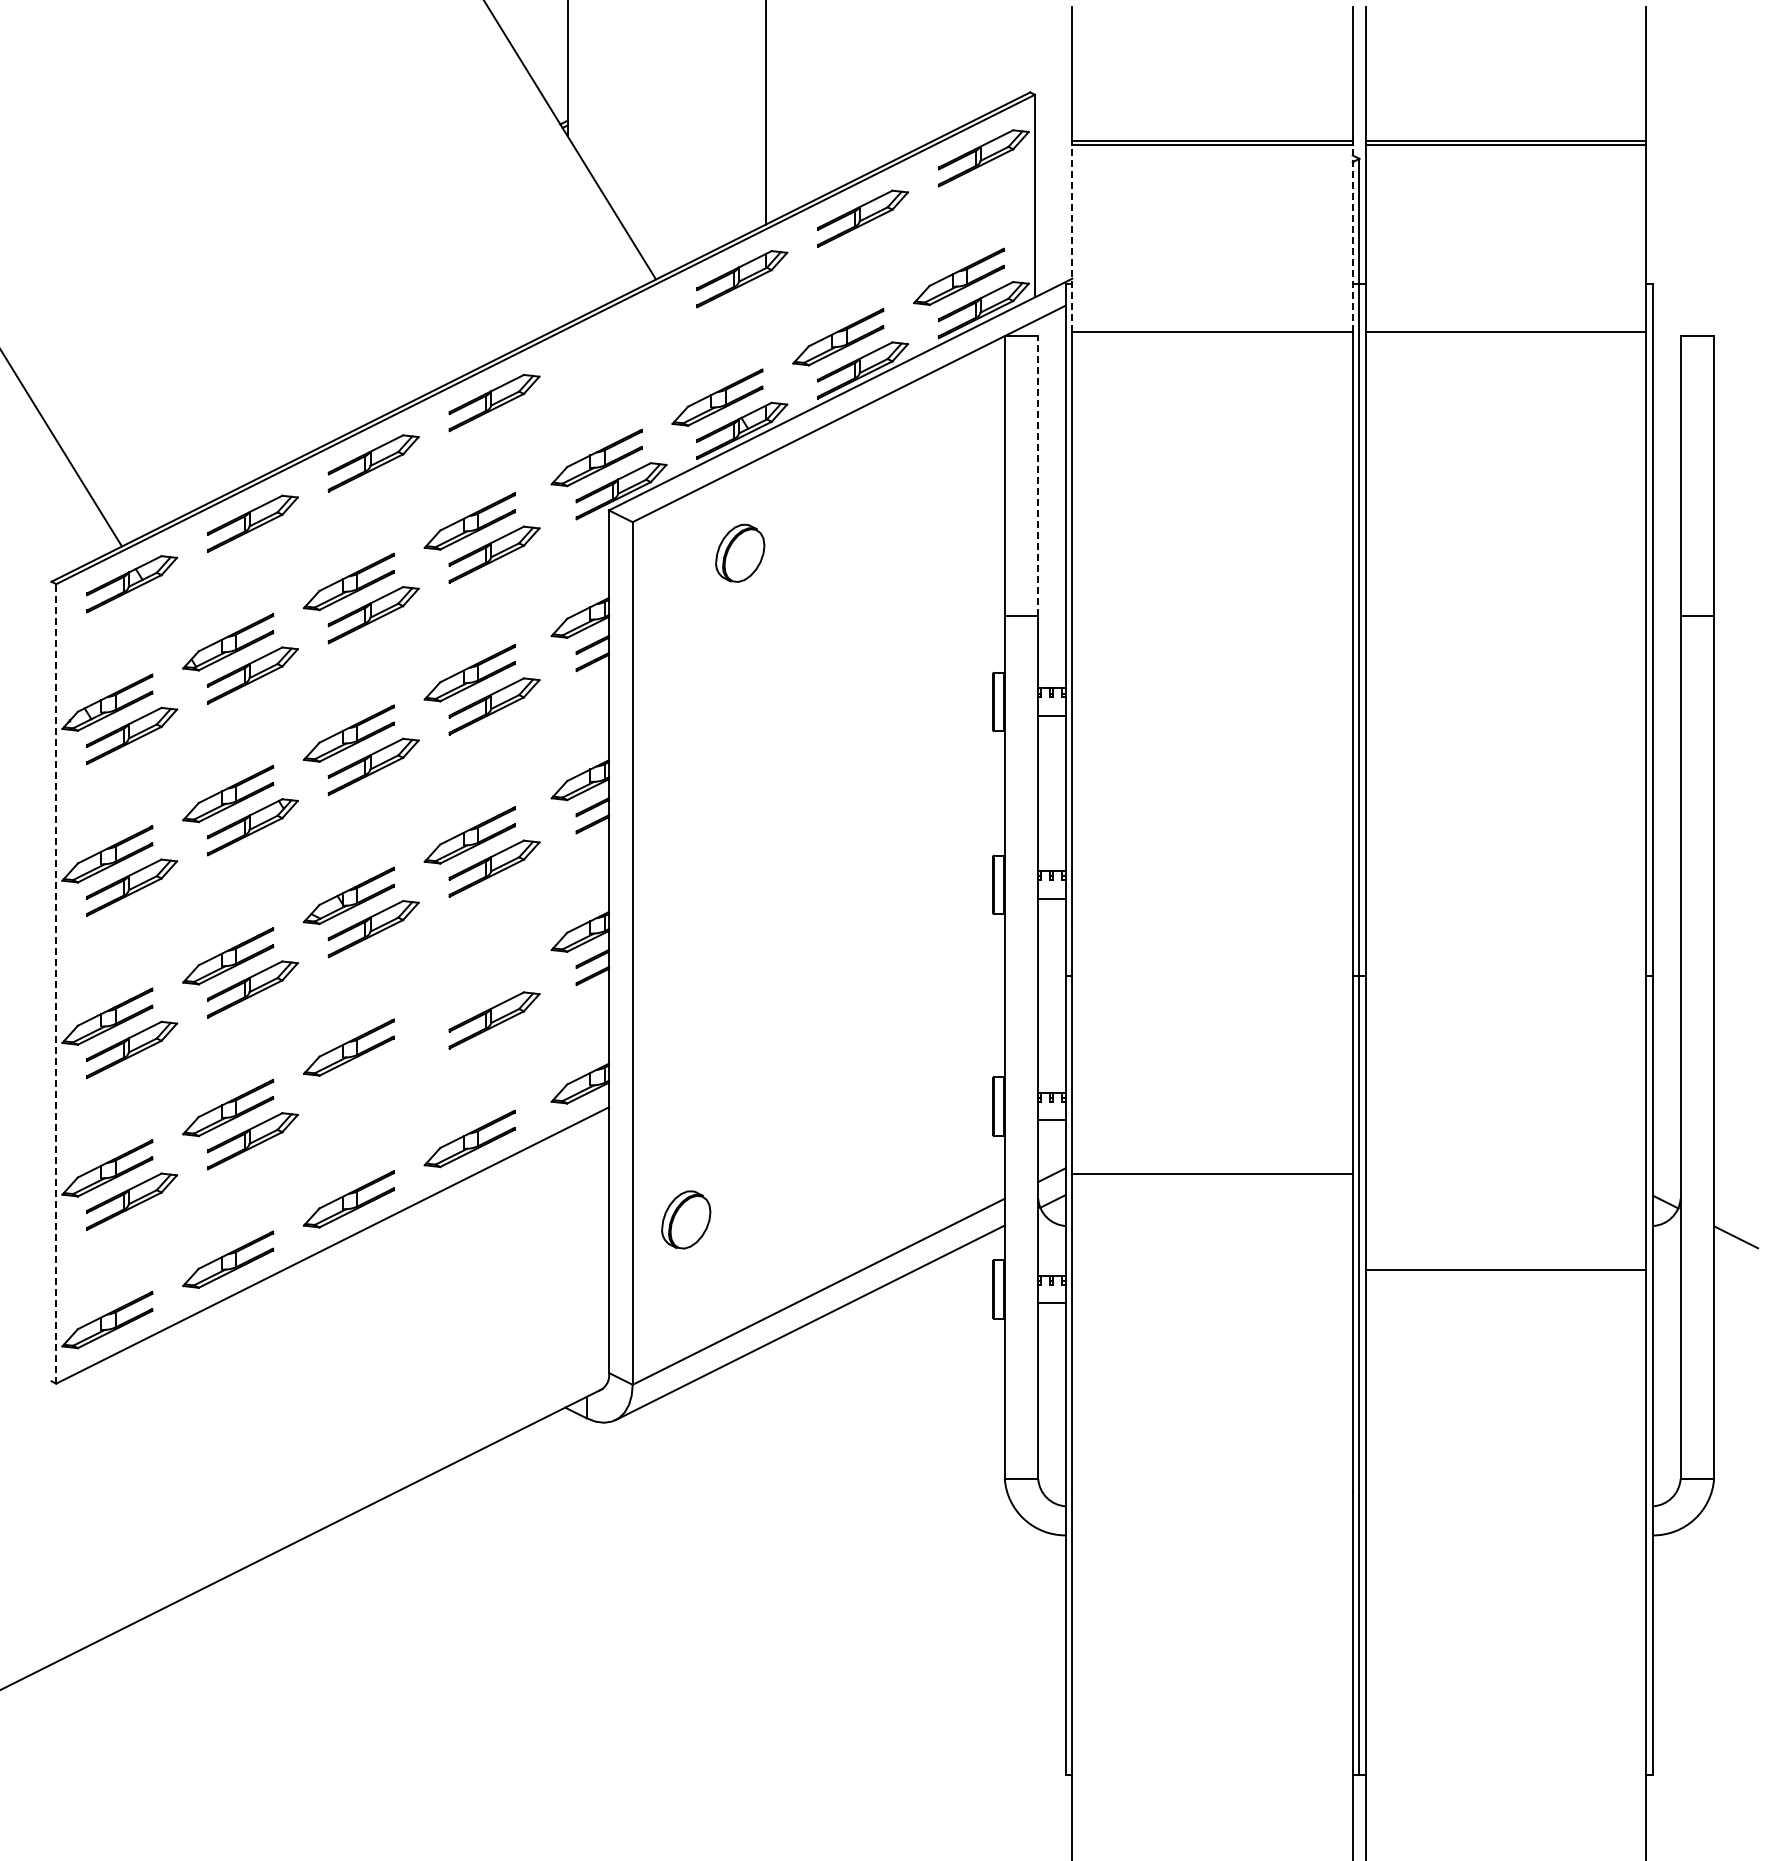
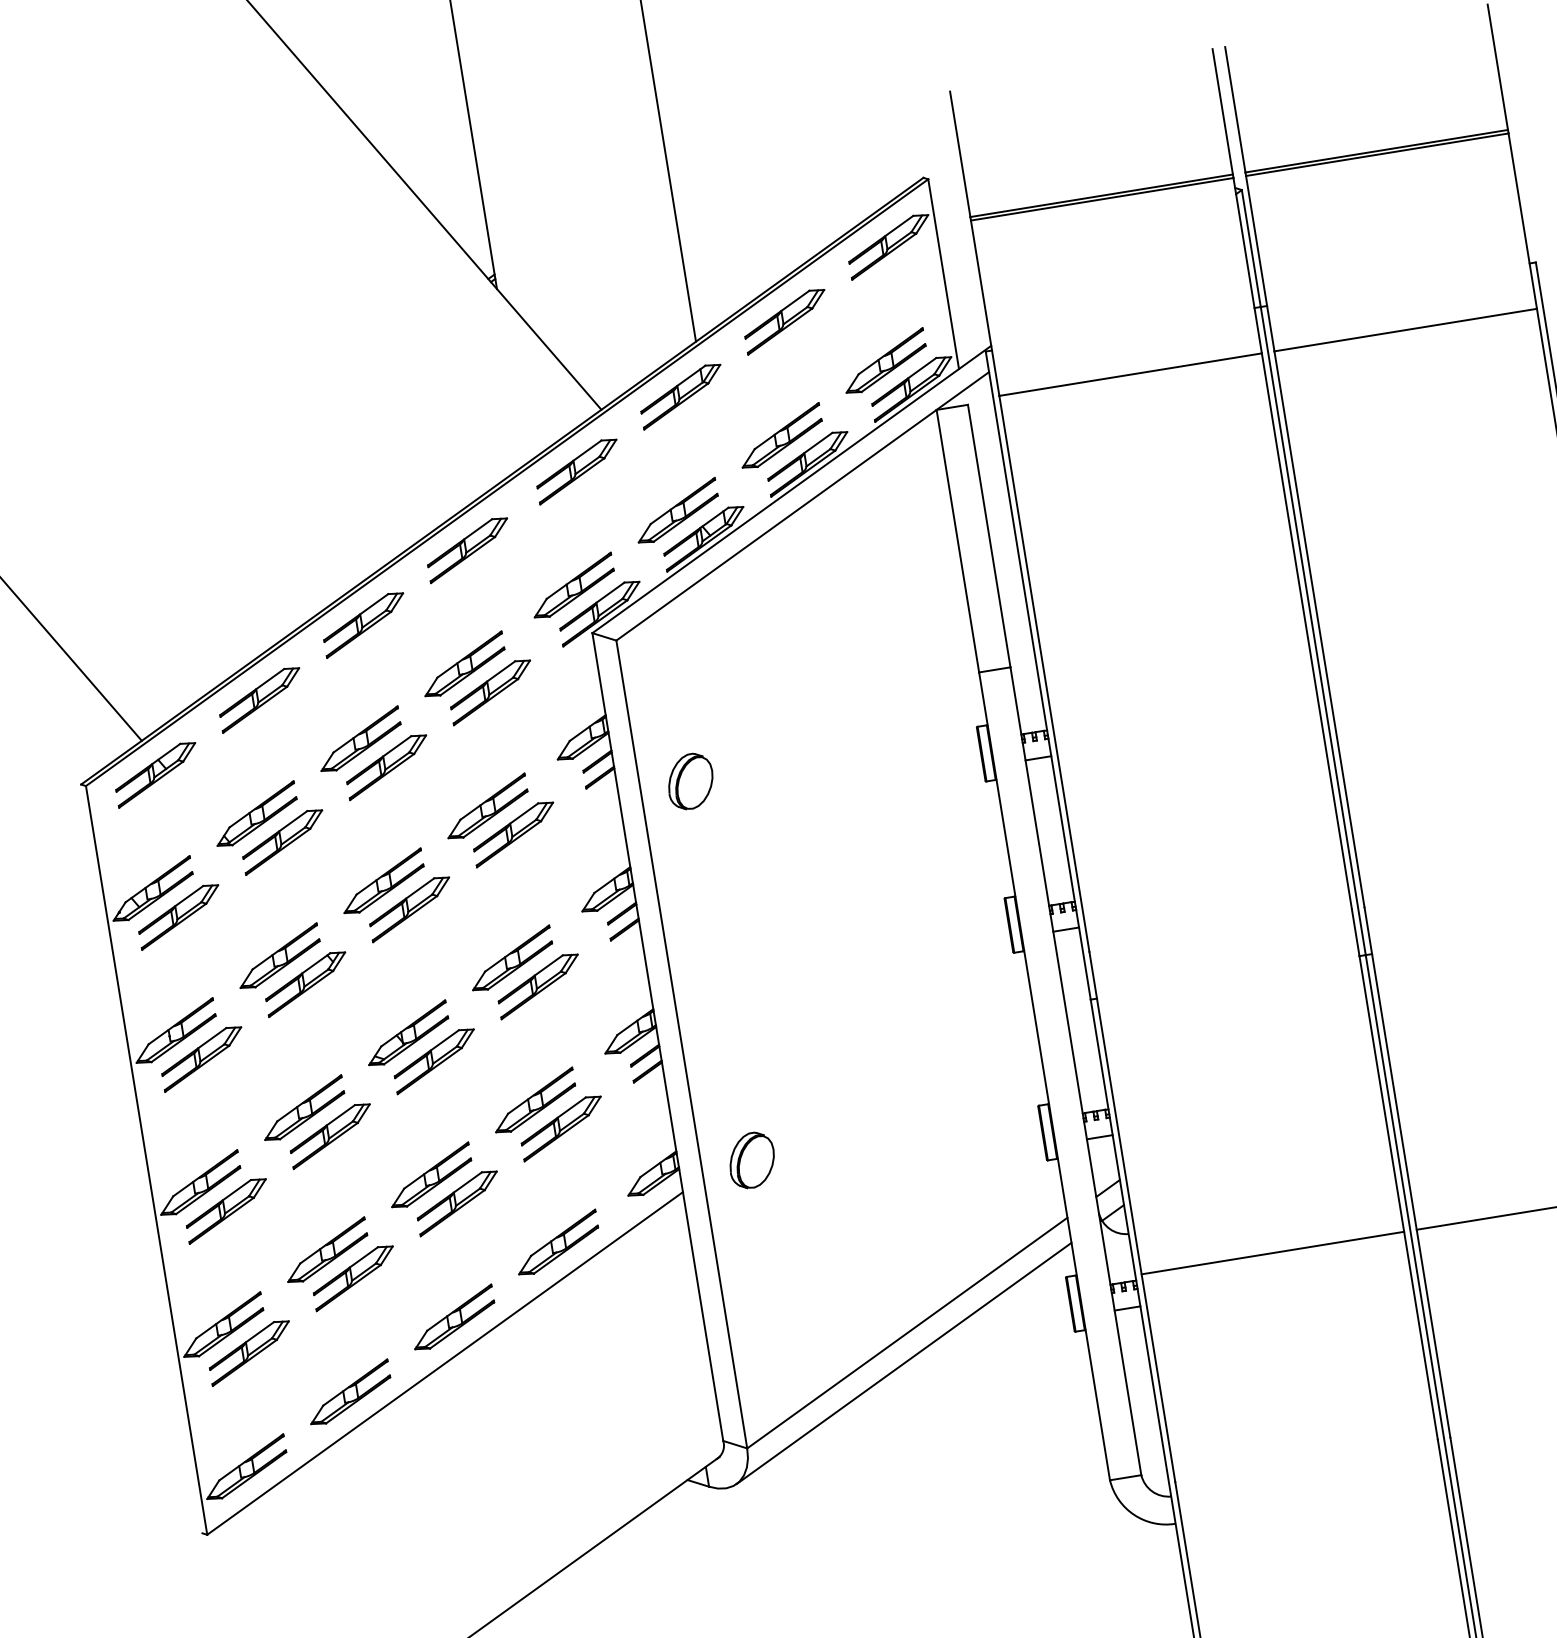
line: (1072, 238) -> (985, 308), dashed -> solid
line: (1352, 238) -> (1247, 265), dashed -> solid
part: (621, 339) -> (578, 471), added
line: (1038, 475) -> (989, 535), dashed -> solid
part: (740, 552) -> (690, 780), moved
line: (56, 983) -> (146, 1160), dashed -> solid
part: (469, 987) -> (534, 1101), added
part: (373, 1080) -> (458, 1202), added
line: (1212, 1174) -> (1272, 1253), moved
part: (686, 1219) -> (752, 1159), moved

